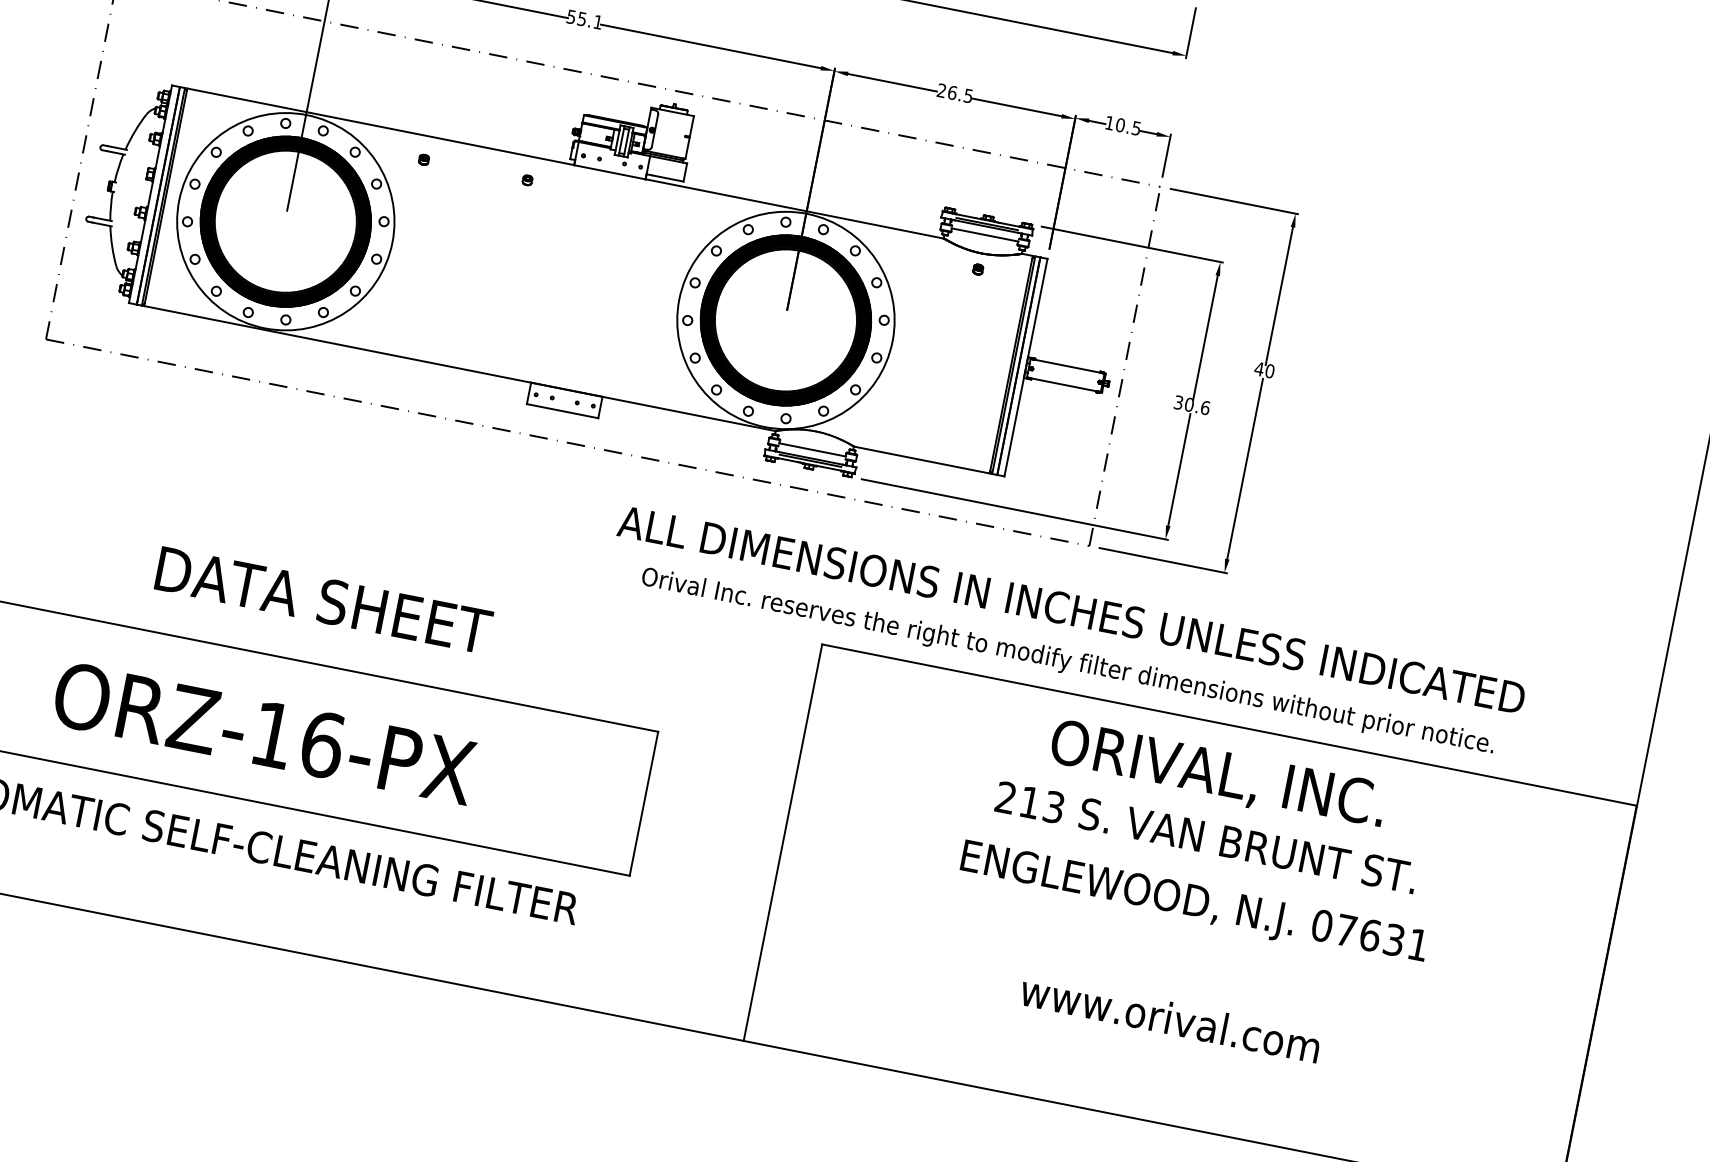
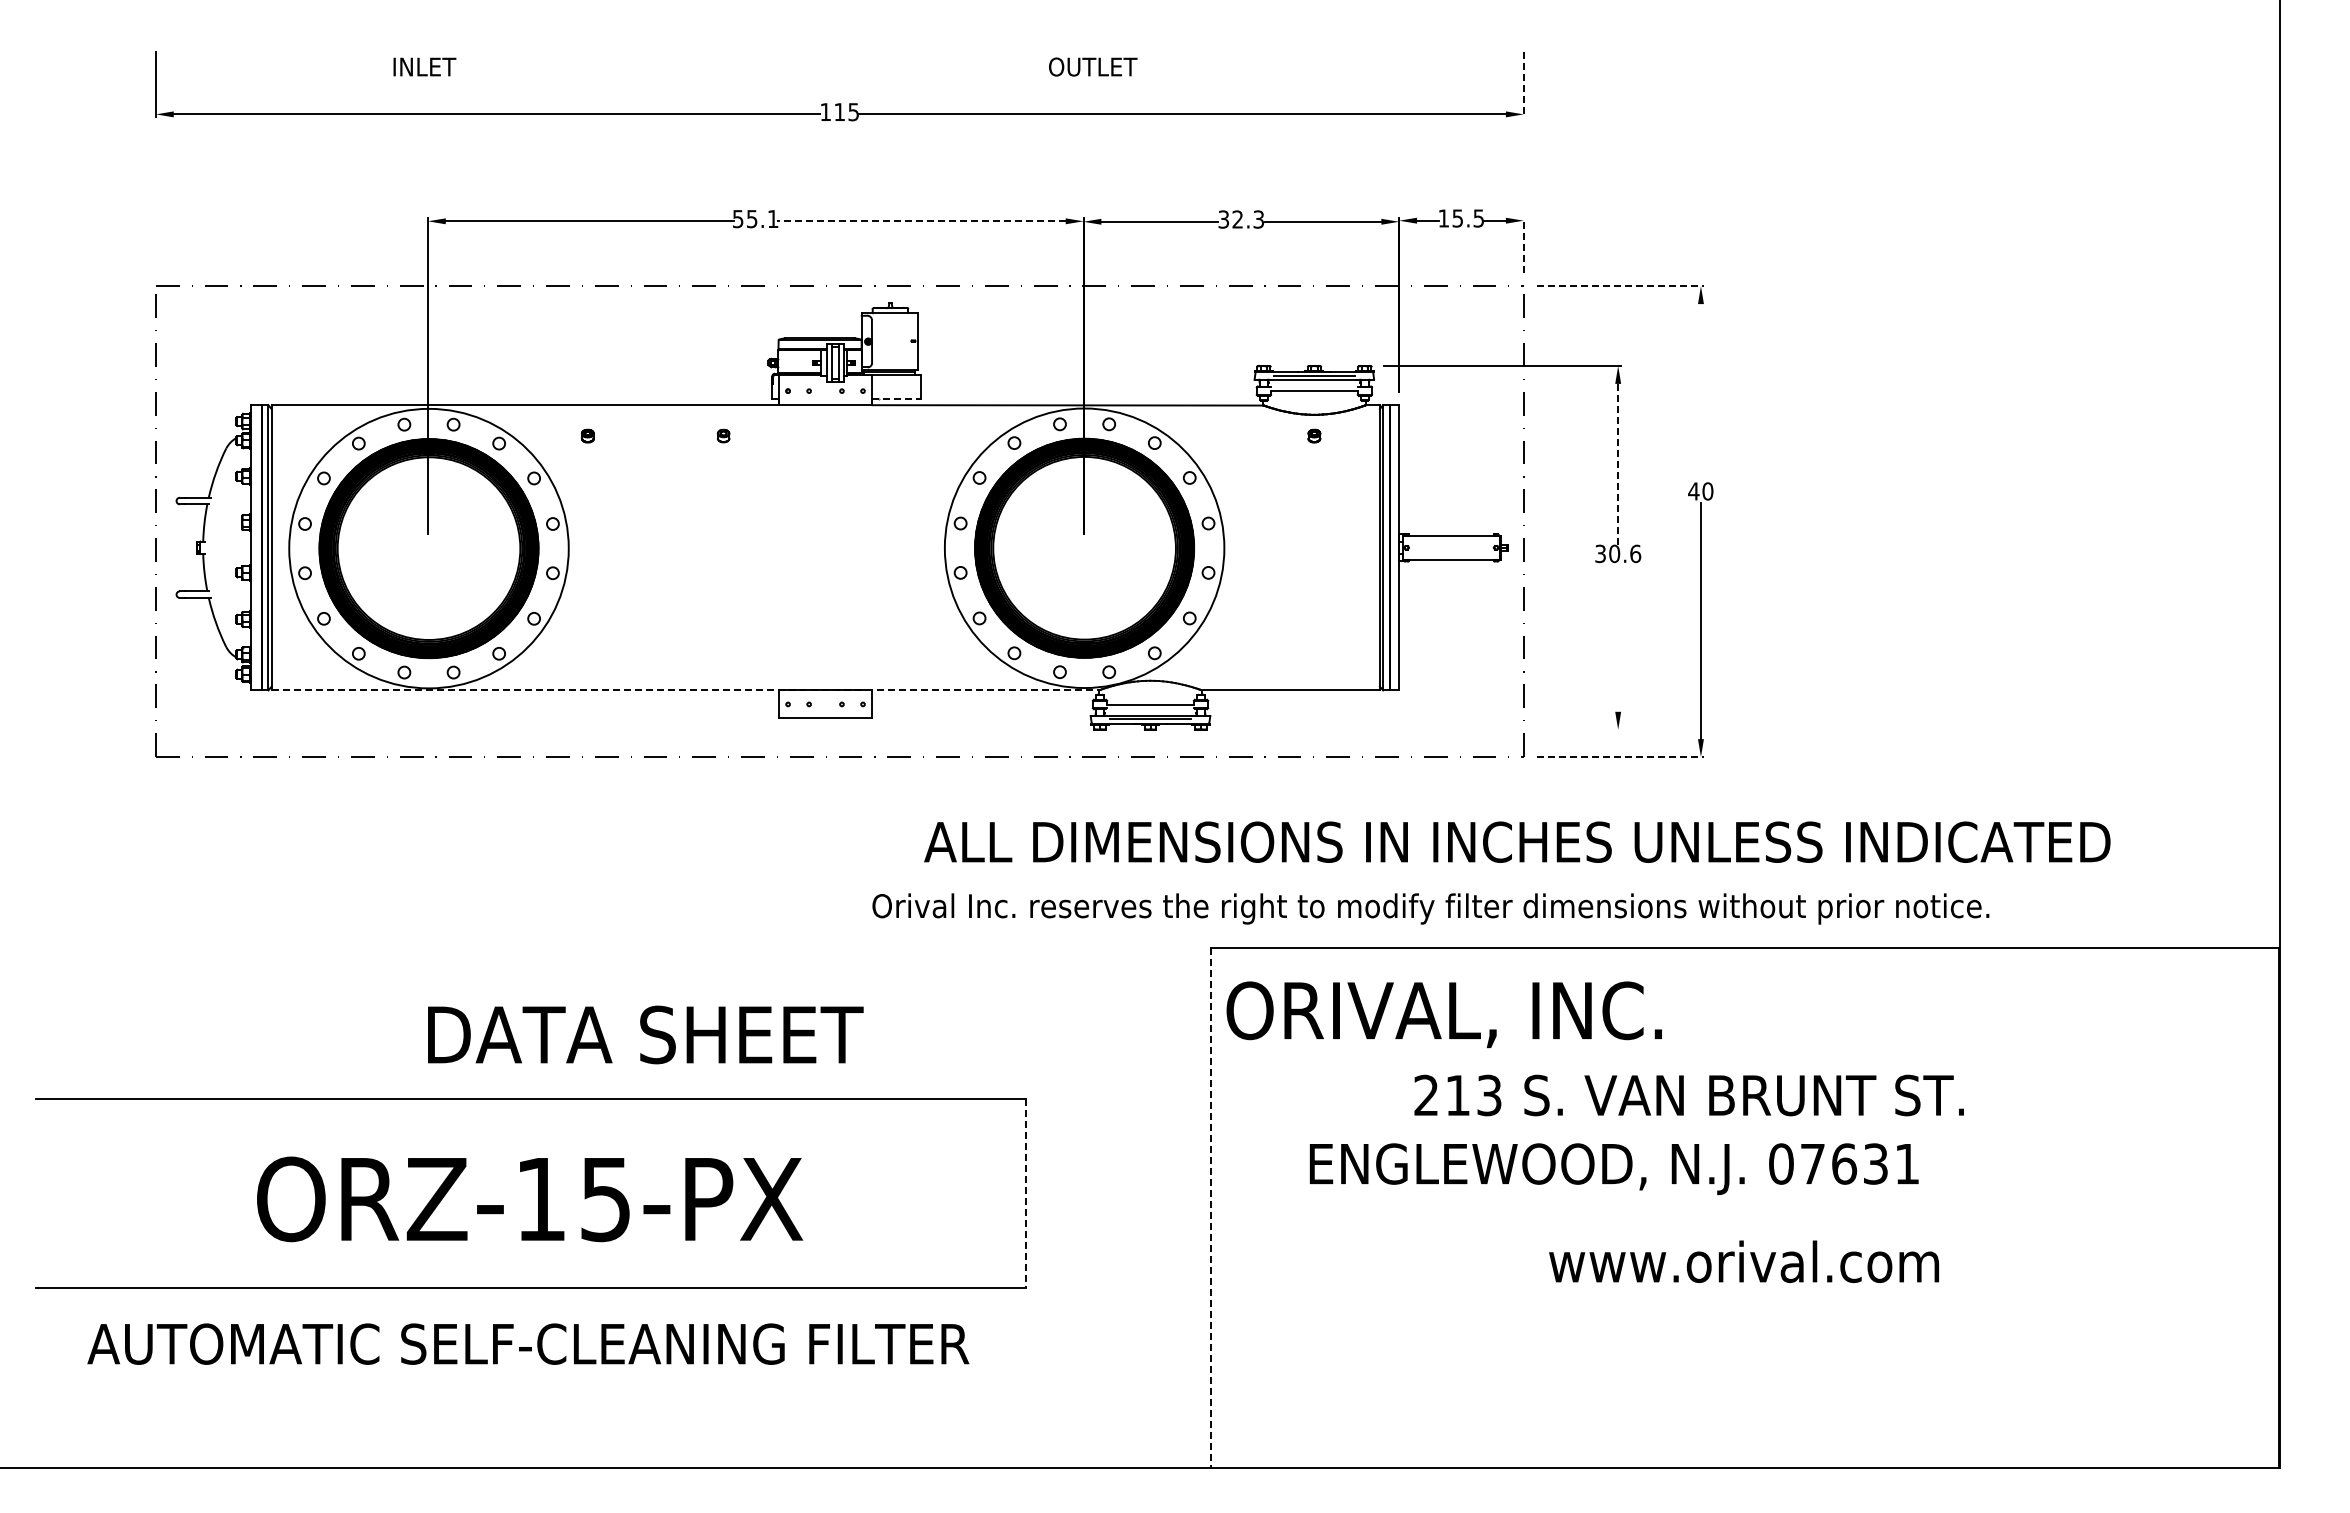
line: (1190, 32) -> (1523, 84), solid -> dashed
line: (710, 46) -> (921, 221), solid -> dashed
text: (955, 93) -> (1241, 219), 26.5 -> 32.3
text: (1120, 125) -> (1457, 218), 10.5 -> 15.5
line: (1166, 155) -> (1523, 245), solid -> dashed
line: (665, 177) -> (897, 398), solid -> dashed
line: (1235, 201) -> (1621, 286), solid -> dashed
line: (1278, 296) -> (1700, 394), removed
line: (1205, 337) -> (1618, 465), solid -> dashed
line: (460, 368) -> (685, 690), solid -> dashed
line: (1179, 469) -> (1618, 638), removed
line: (1014, 509) -> (1420, 729), removed
line: (1163, 561) -> (1621, 757), solid -> dashed
text: (323, 600) -> (645, 1034), moved
text: (1067, 661) -> (1430, 908), moved
text: (322, 745) -> (606, 1199), ORZ-16-PX -> ORZ-15-PX
text: (1217, 775) -> (1443, 1014), moved
line: (644, 803) -> (1026, 1193), solid -> dashed
text: (1205, 837) -> (1688, 1095), moved
line: (783, 842) -> (1211, 1207), solid -> dashed
text: (1193, 904) -> (1613, 1169), moved
text: (1170, 1018) -> (1743, 1261), moved

